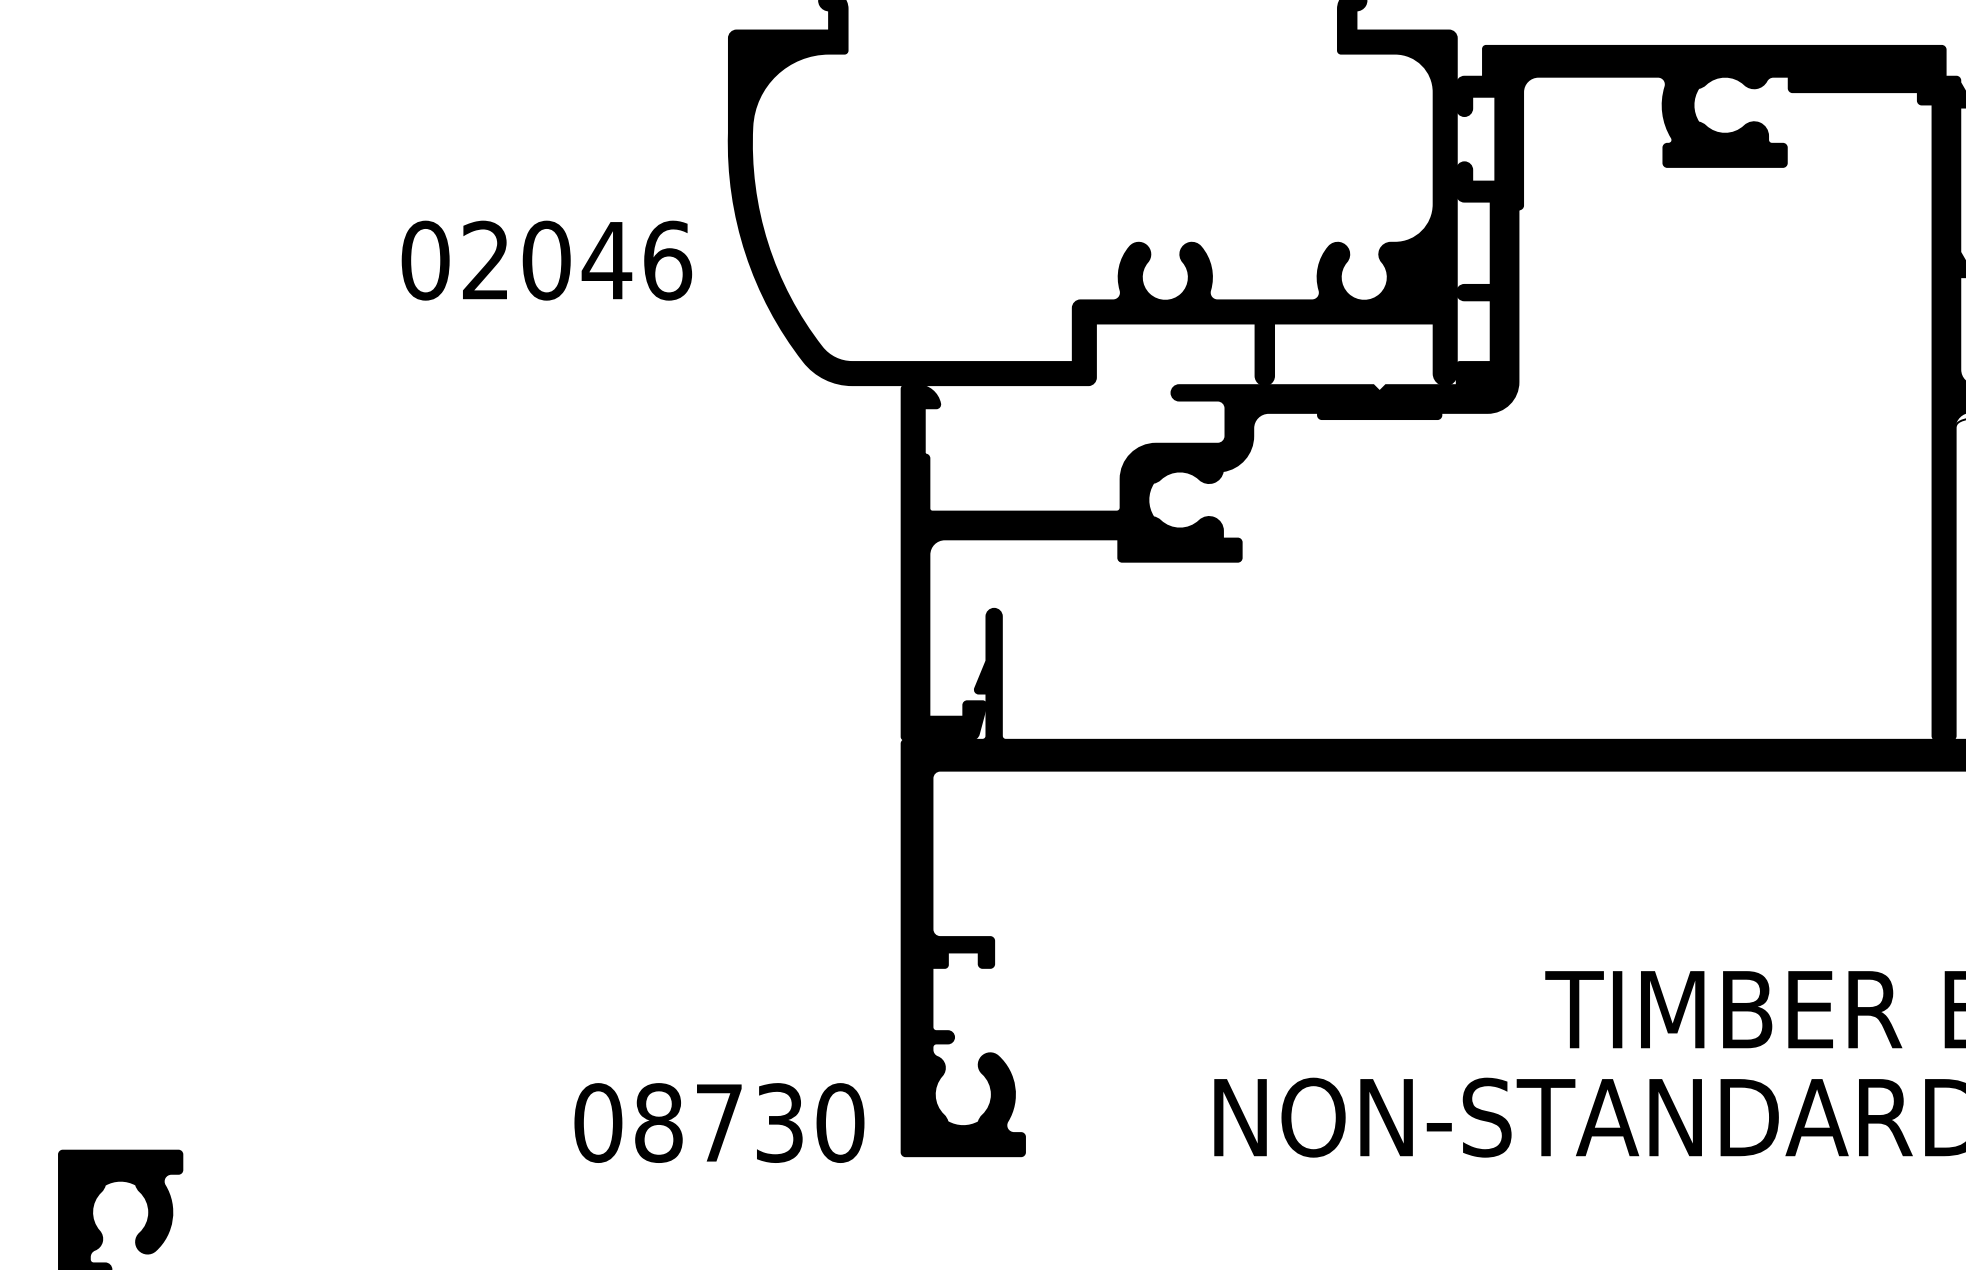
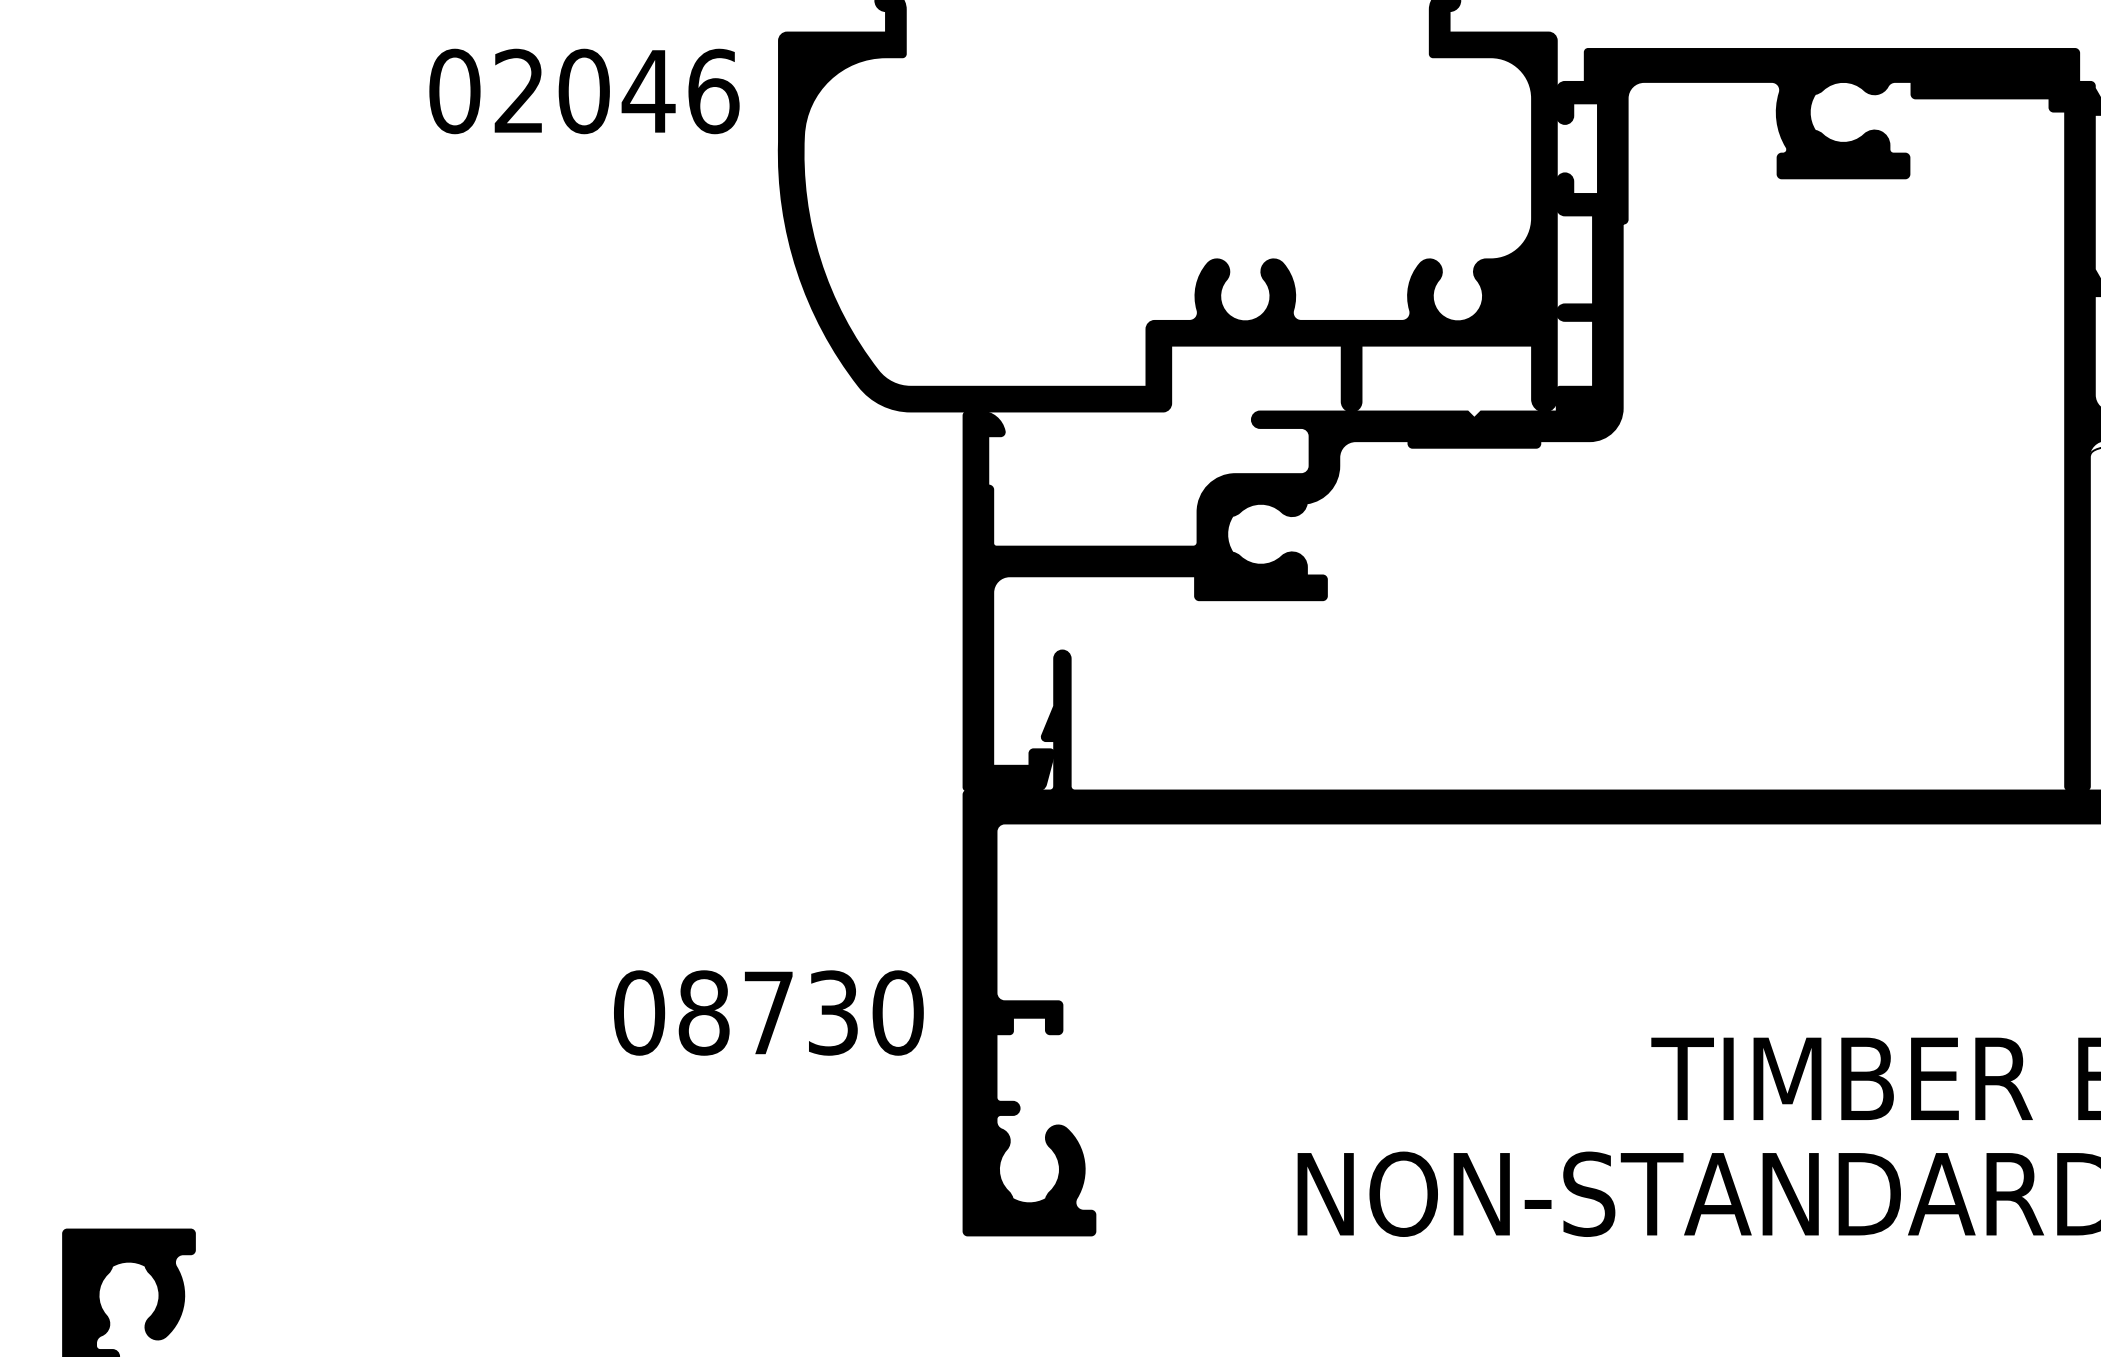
text: (546, 260) -> (584, 91), moved
text: (719, 1122) -> (768, 1012), moved

